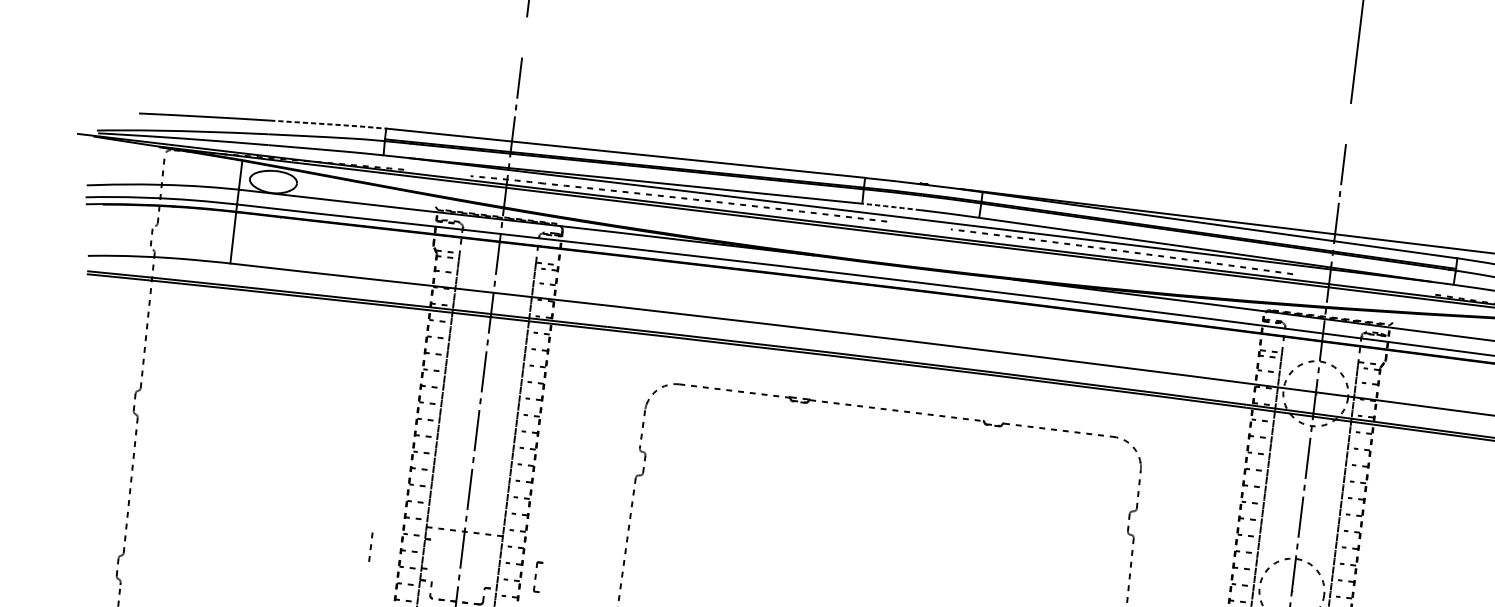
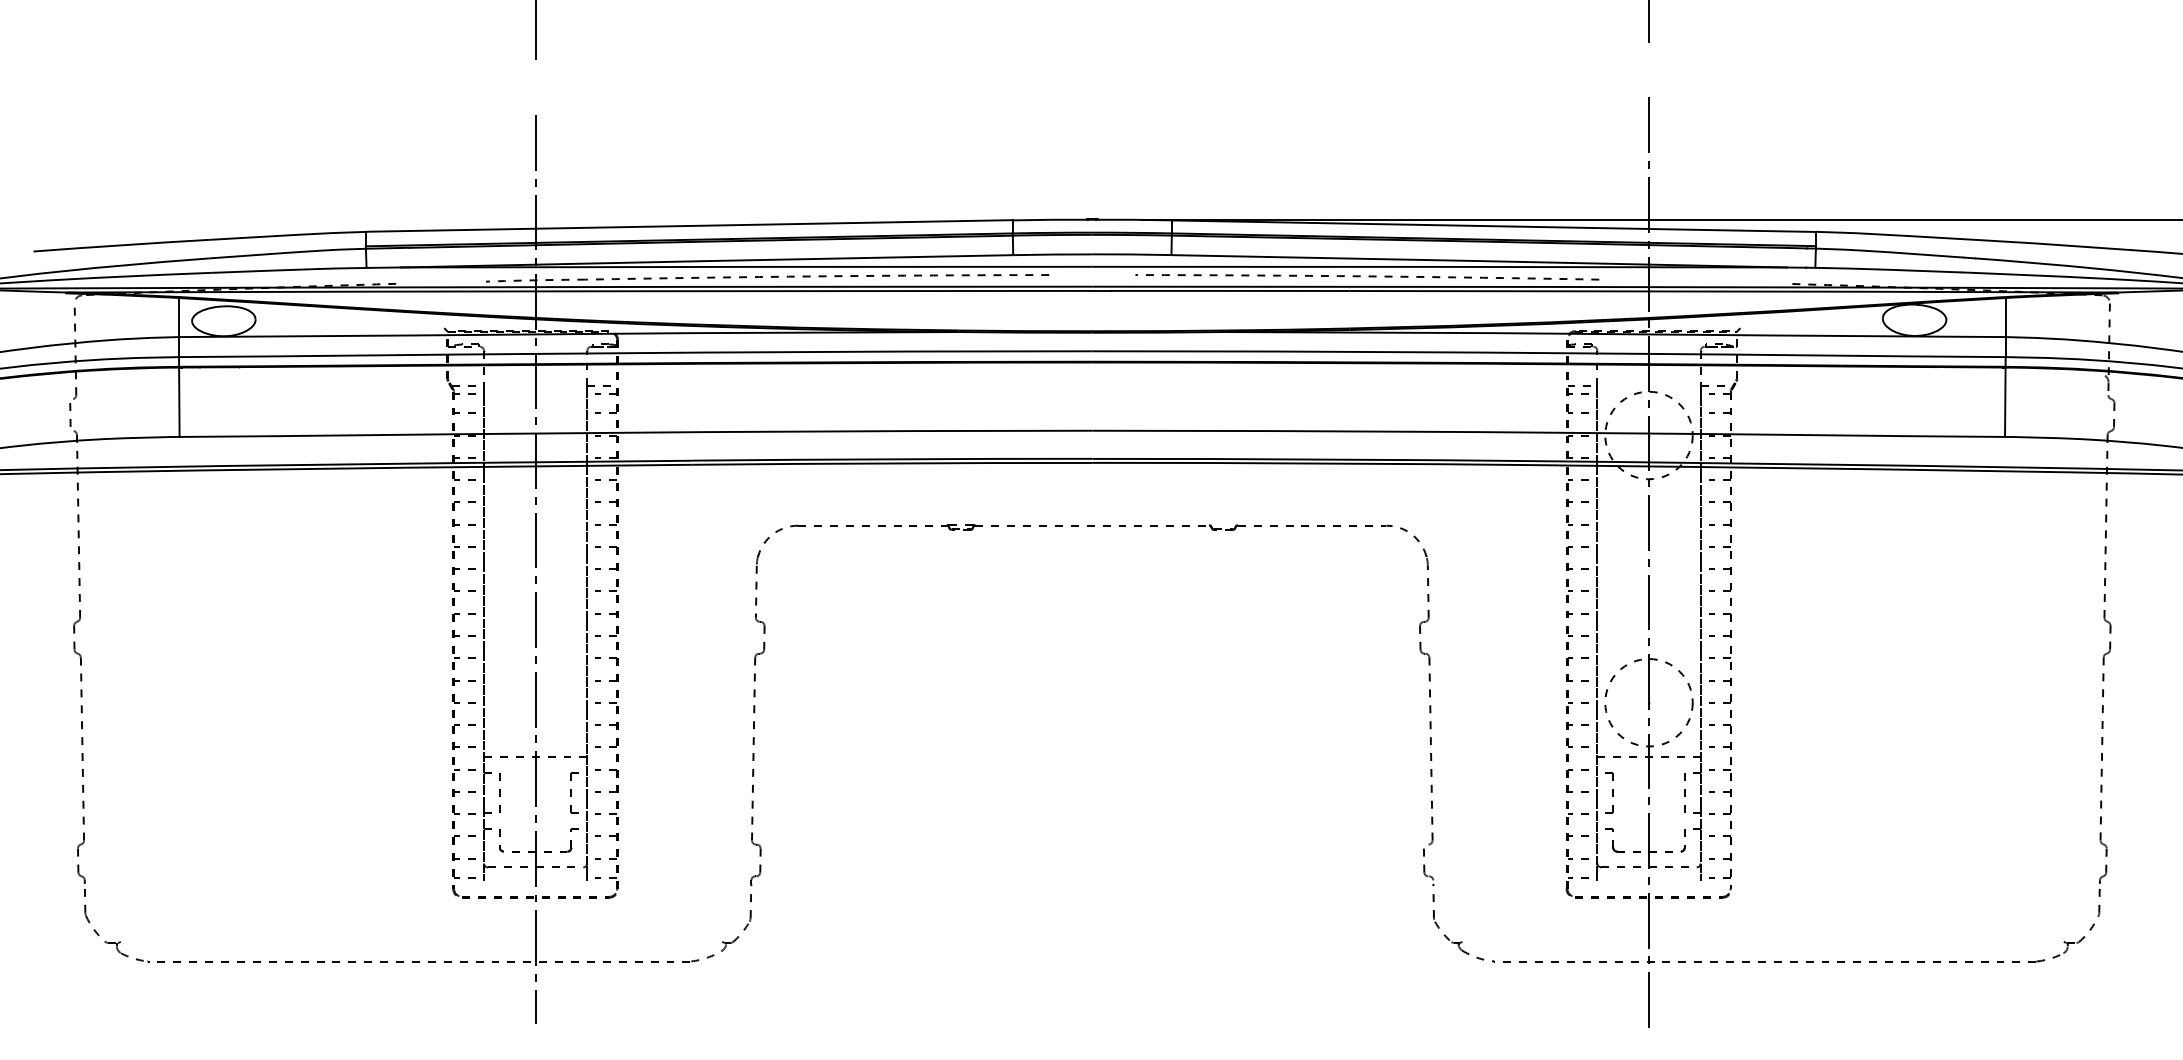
line: (329, 124) -> (289, 235), dashed -> solid
arc: (891, 206) -> (1052, 254), dashed -> solid
line: (370, 546) -> (499, 792), moved
part: (537, 576) -> (574, 792), moved

